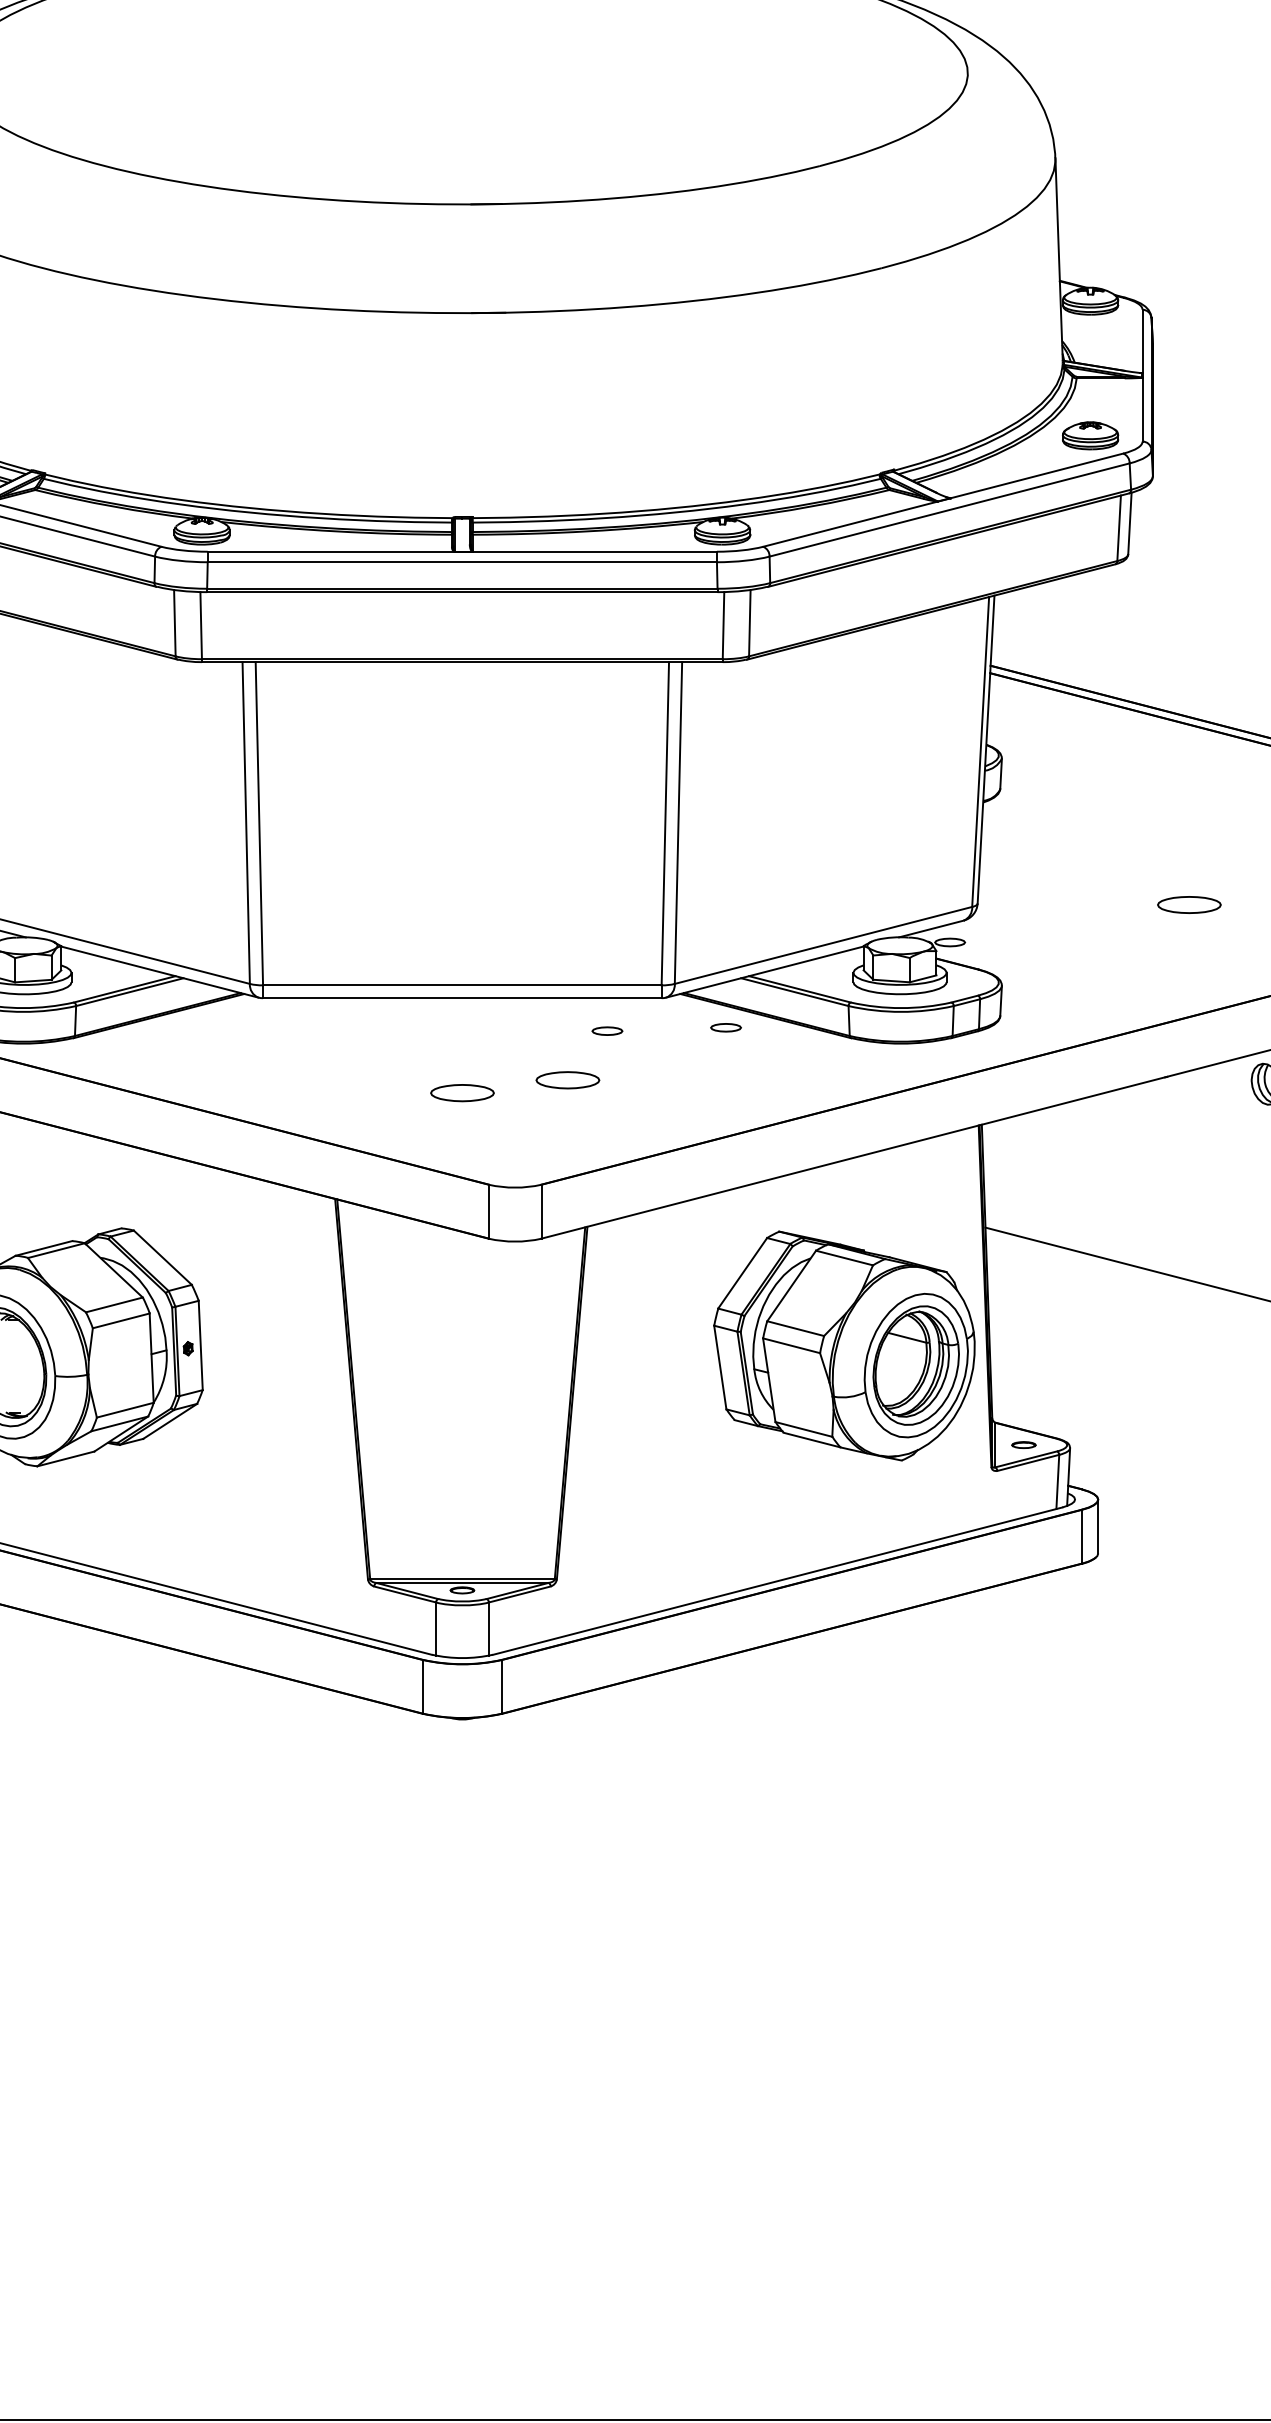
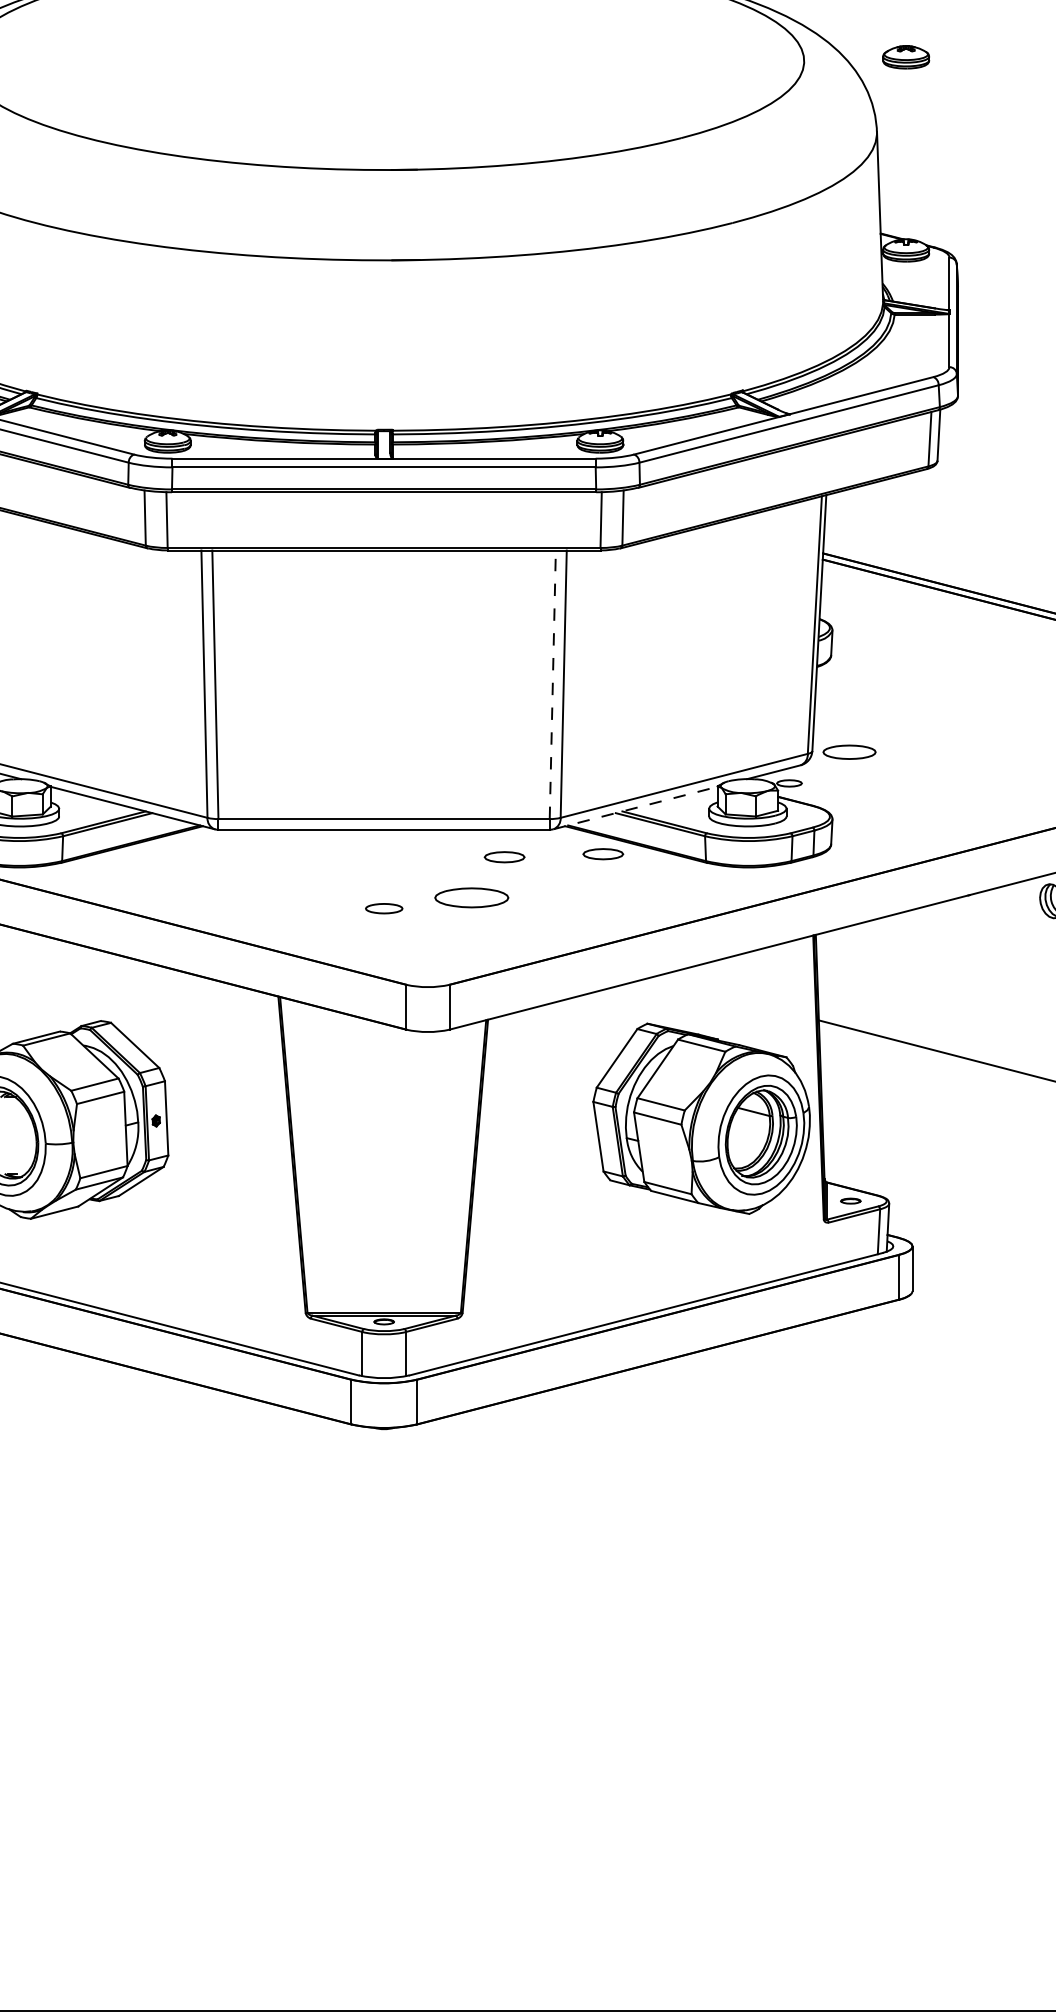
part: (1090, 435) -> (906, 57), moved
line: (665, 823) -> (552, 684), solid -> dashed
part: (1189, 904) -> (849, 751), moved
line: (764, 972) -> (635, 808), solid -> dashed
part: (725, 1027) -> (602, 854), size x1.6
part: (607, 1030) -> (504, 856), size x1.6
part: (567, 1080) -> (471, 898), size x1.4
part: (462, 1093) -> (384, 908), size x0.7

